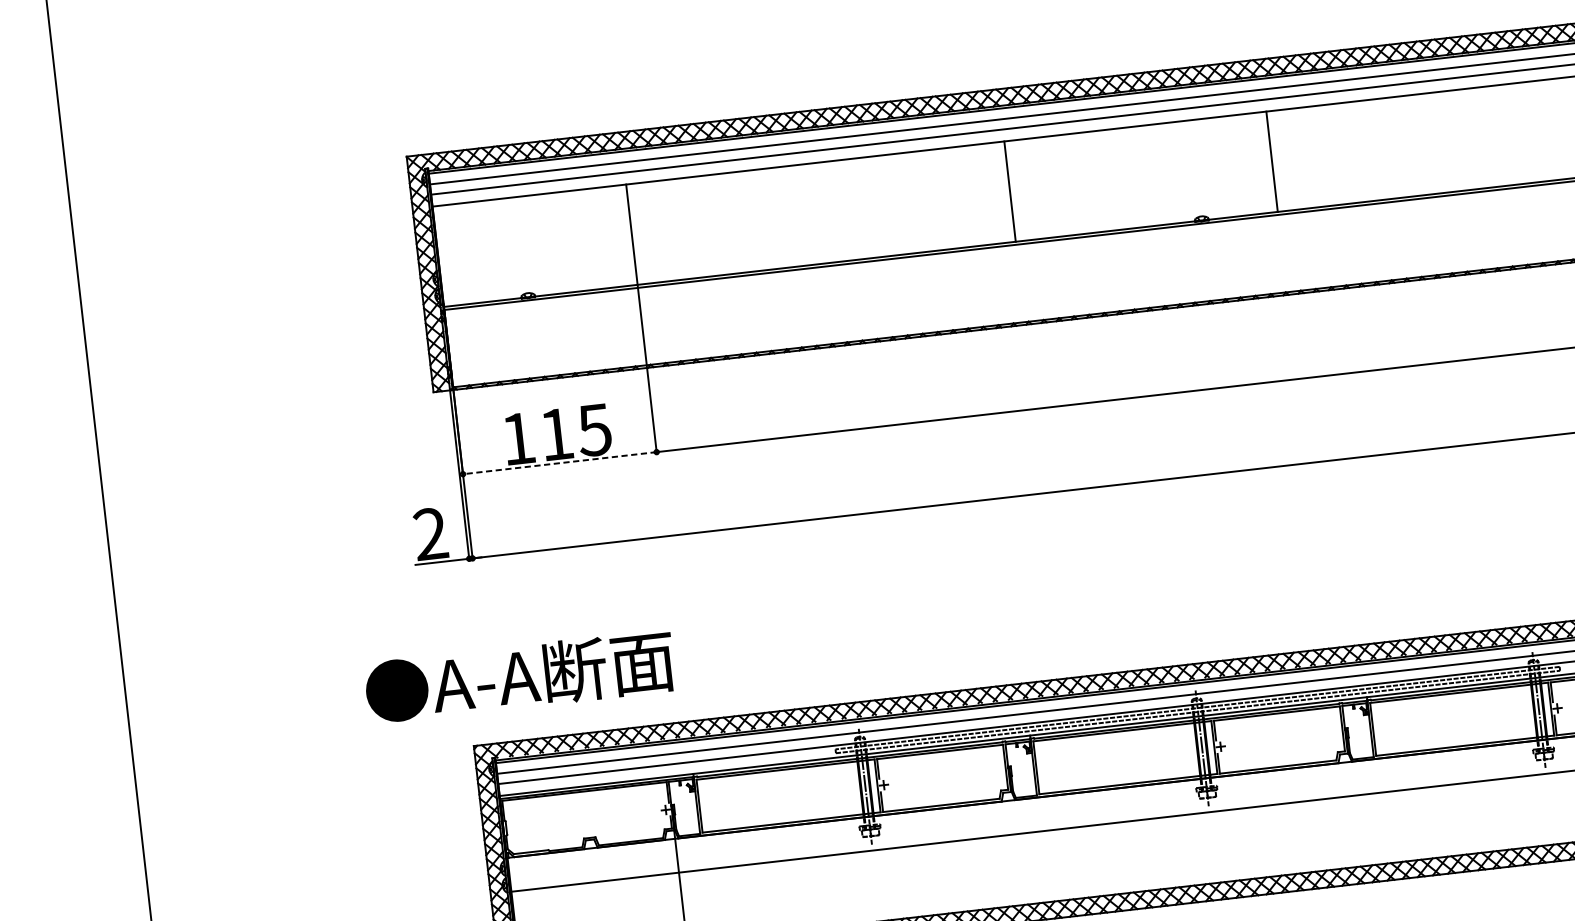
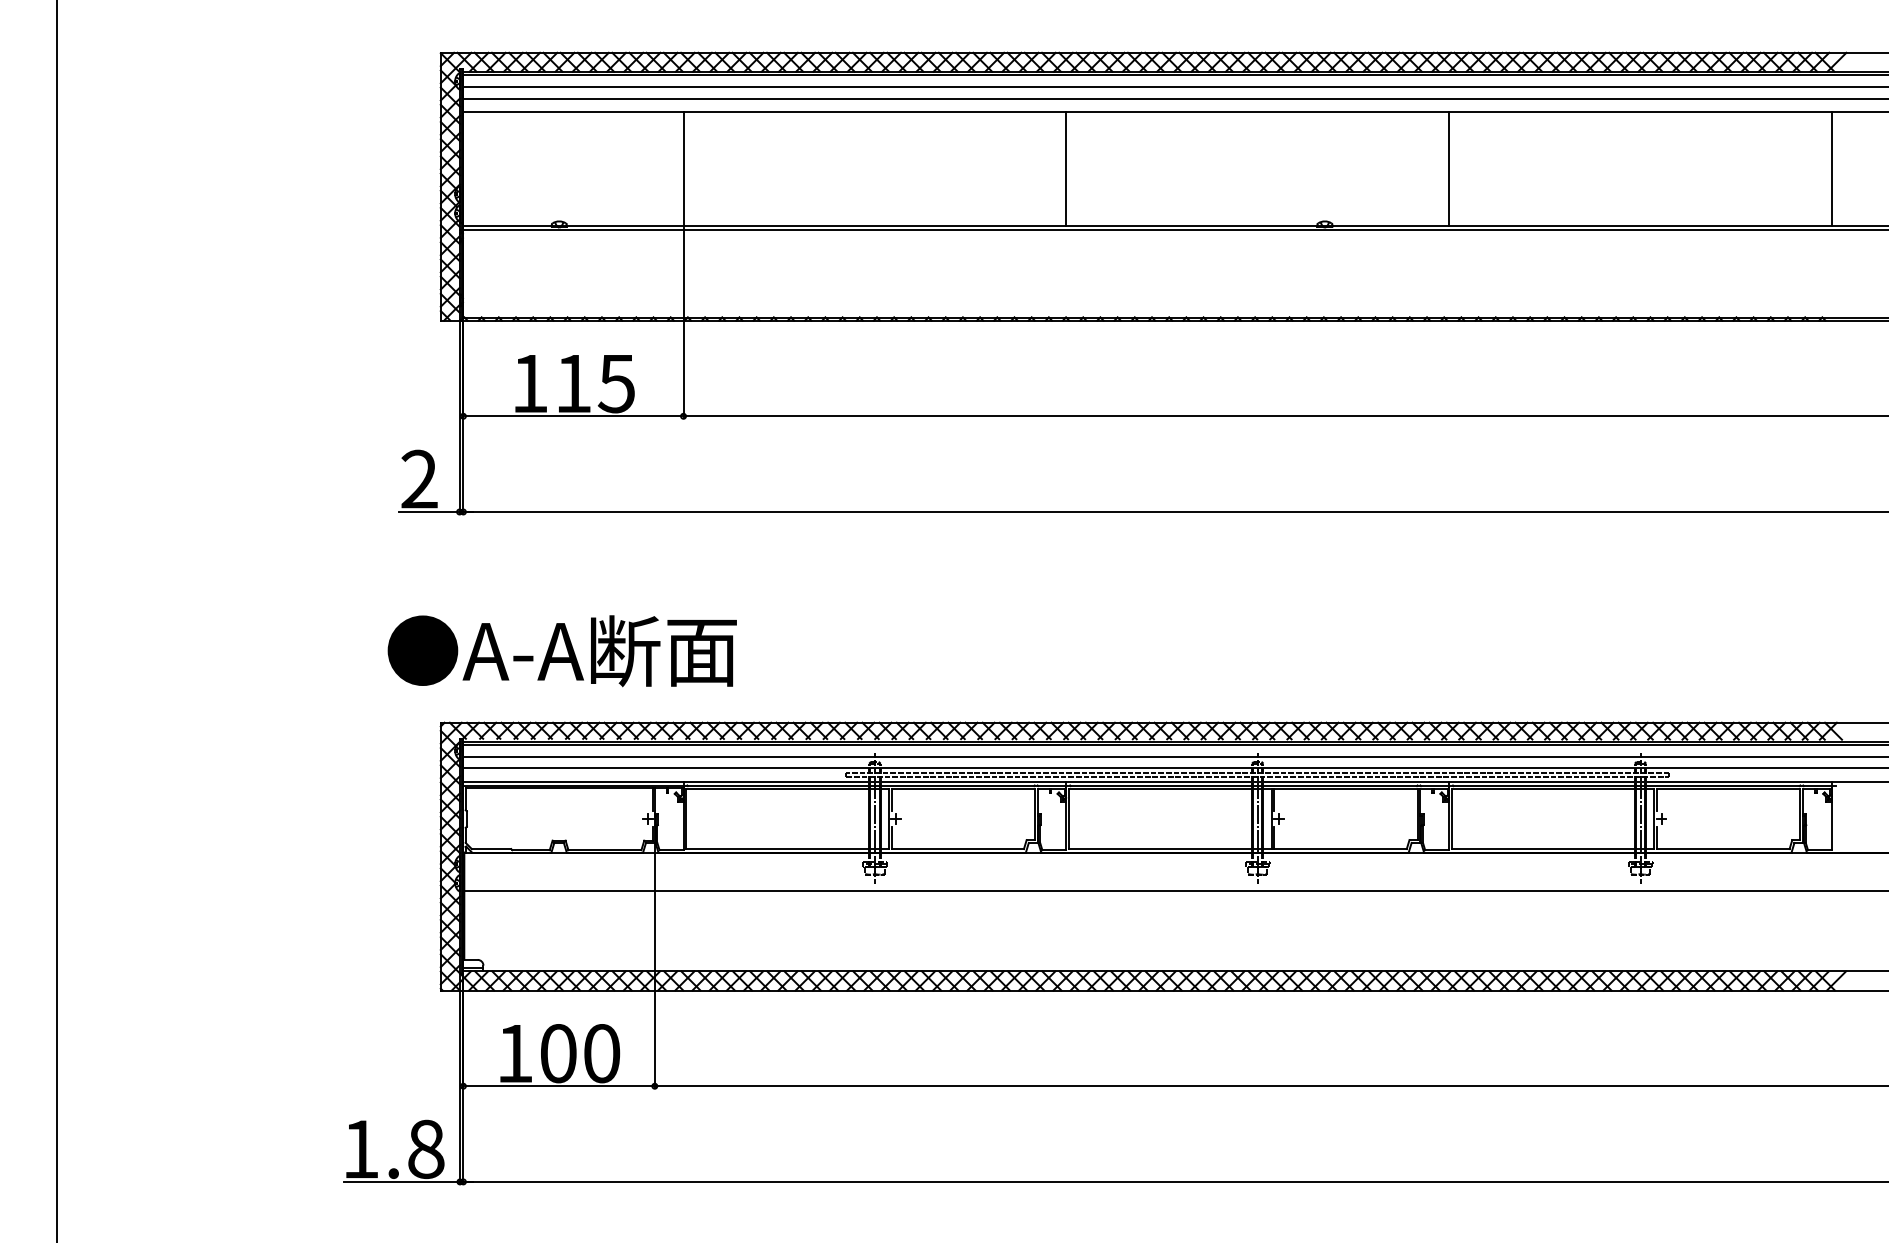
line: (1272, 162) -> (1449, 169), moved
line: (1010, 191) -> (1066, 169), moved
line: (559, 463) -> (572, 416), dashed -> solid
text: (519, 677) -> (561, 651), moved

